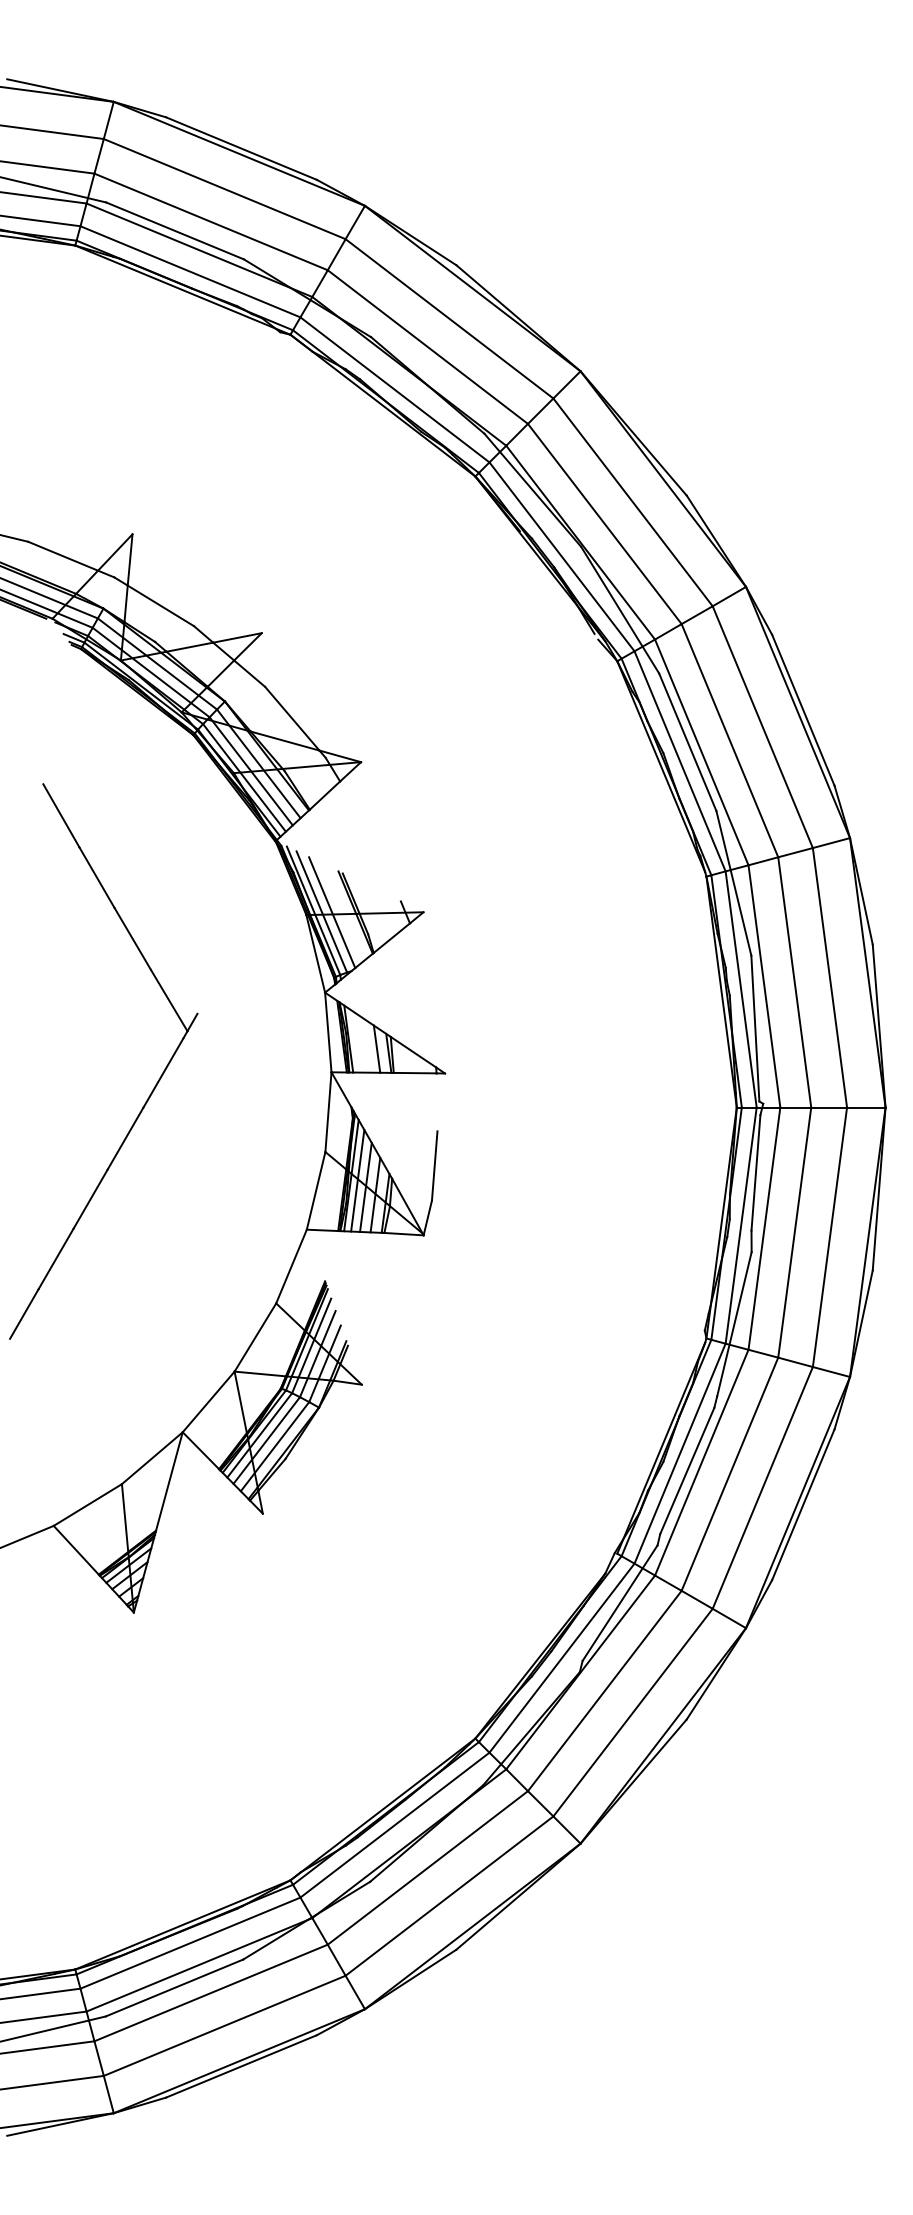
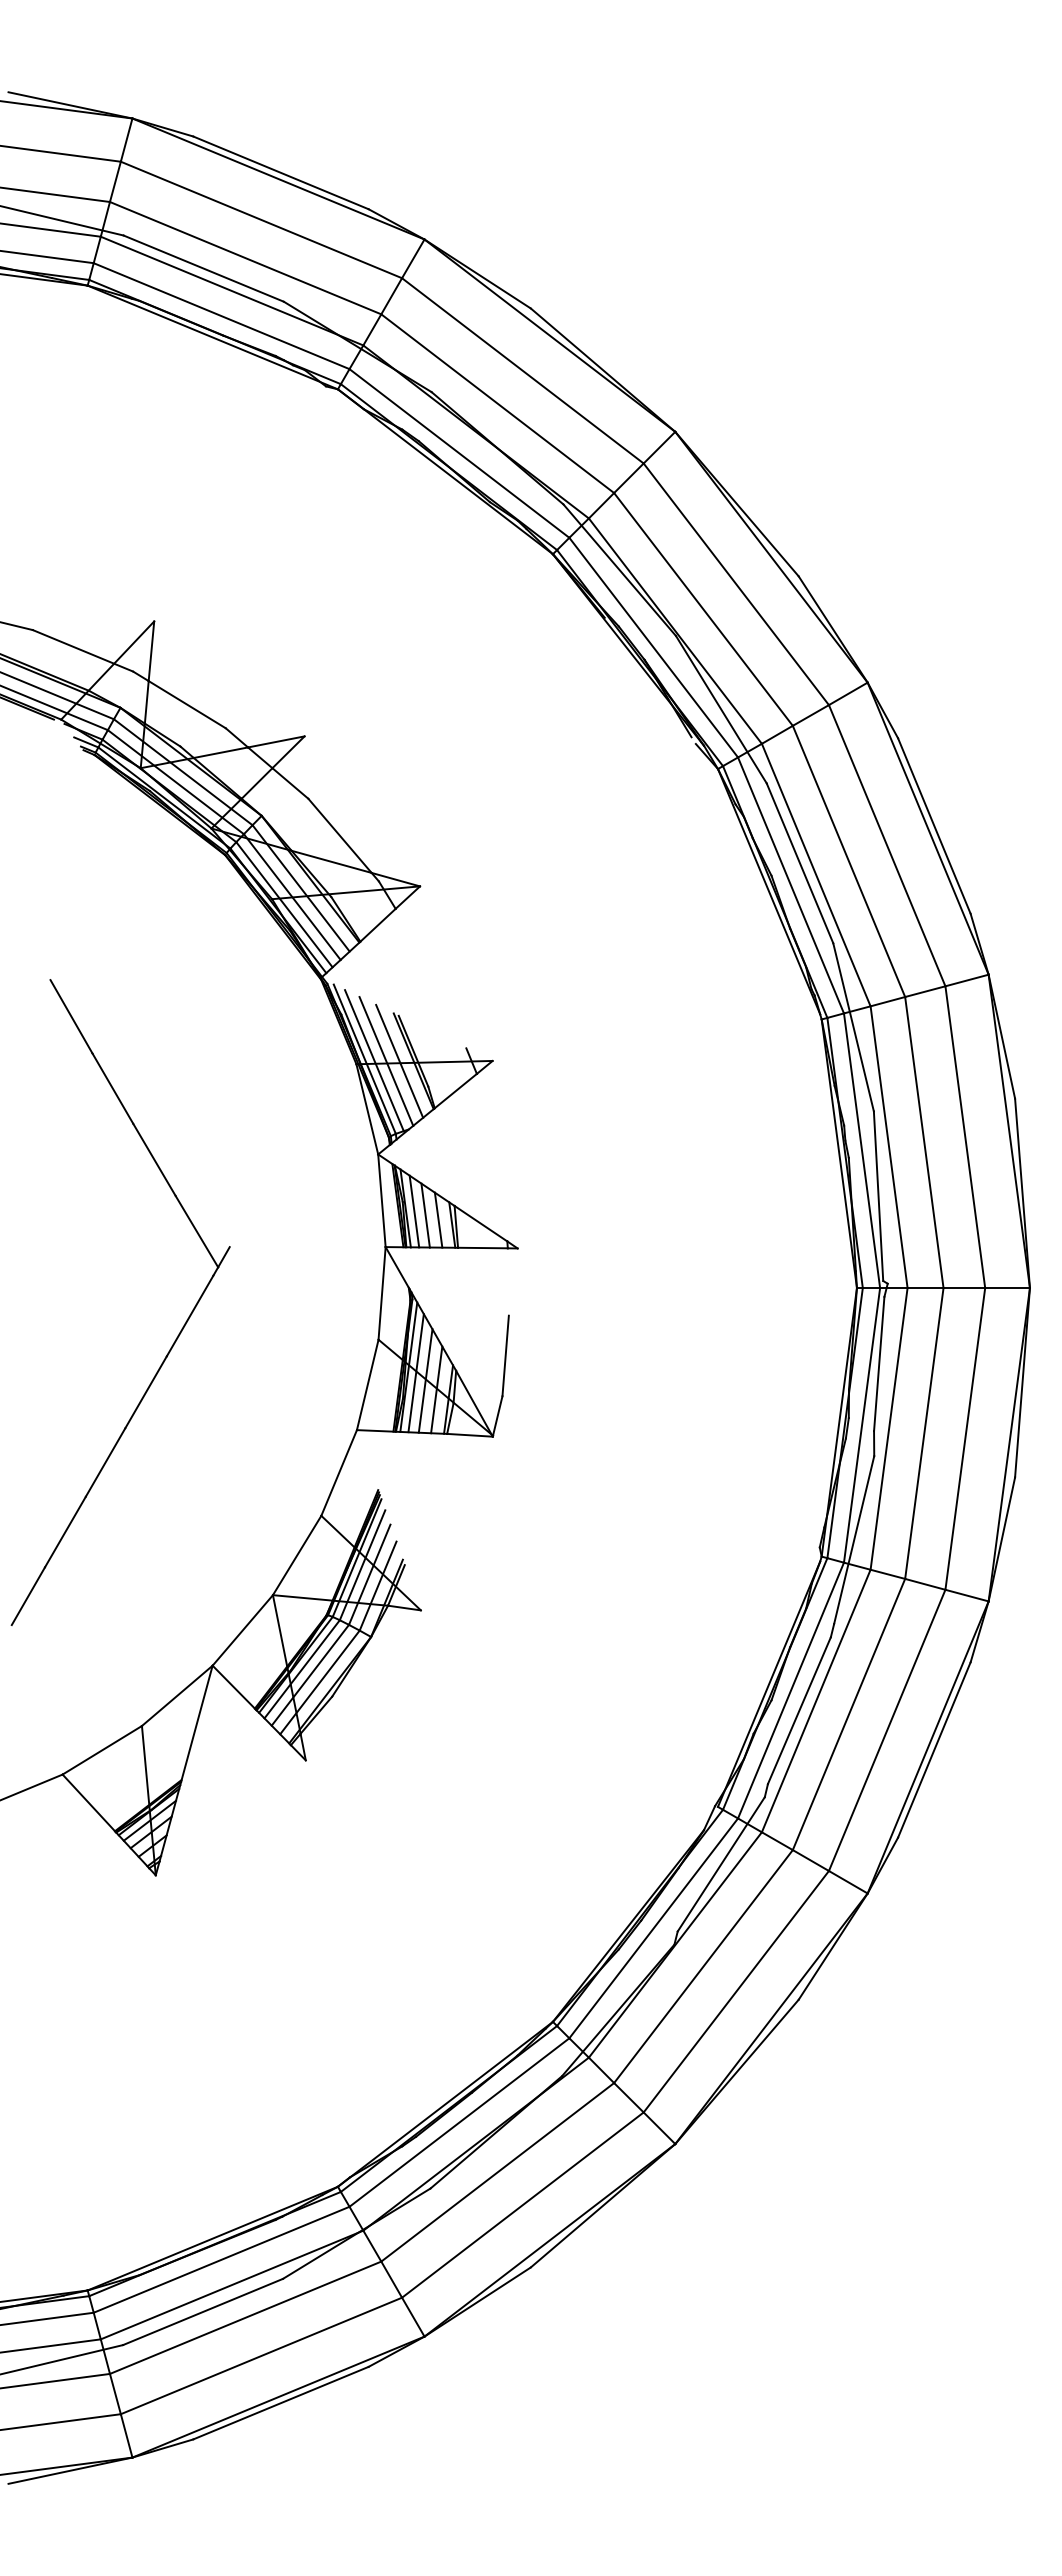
line: (343, 911) -> (399, 1060), added
line: (356, 1041) -> (414, 1211), added
line: (365, 1045) -> (425, 1215), added
part: (153, 1088) -> (178, 1333), moved

